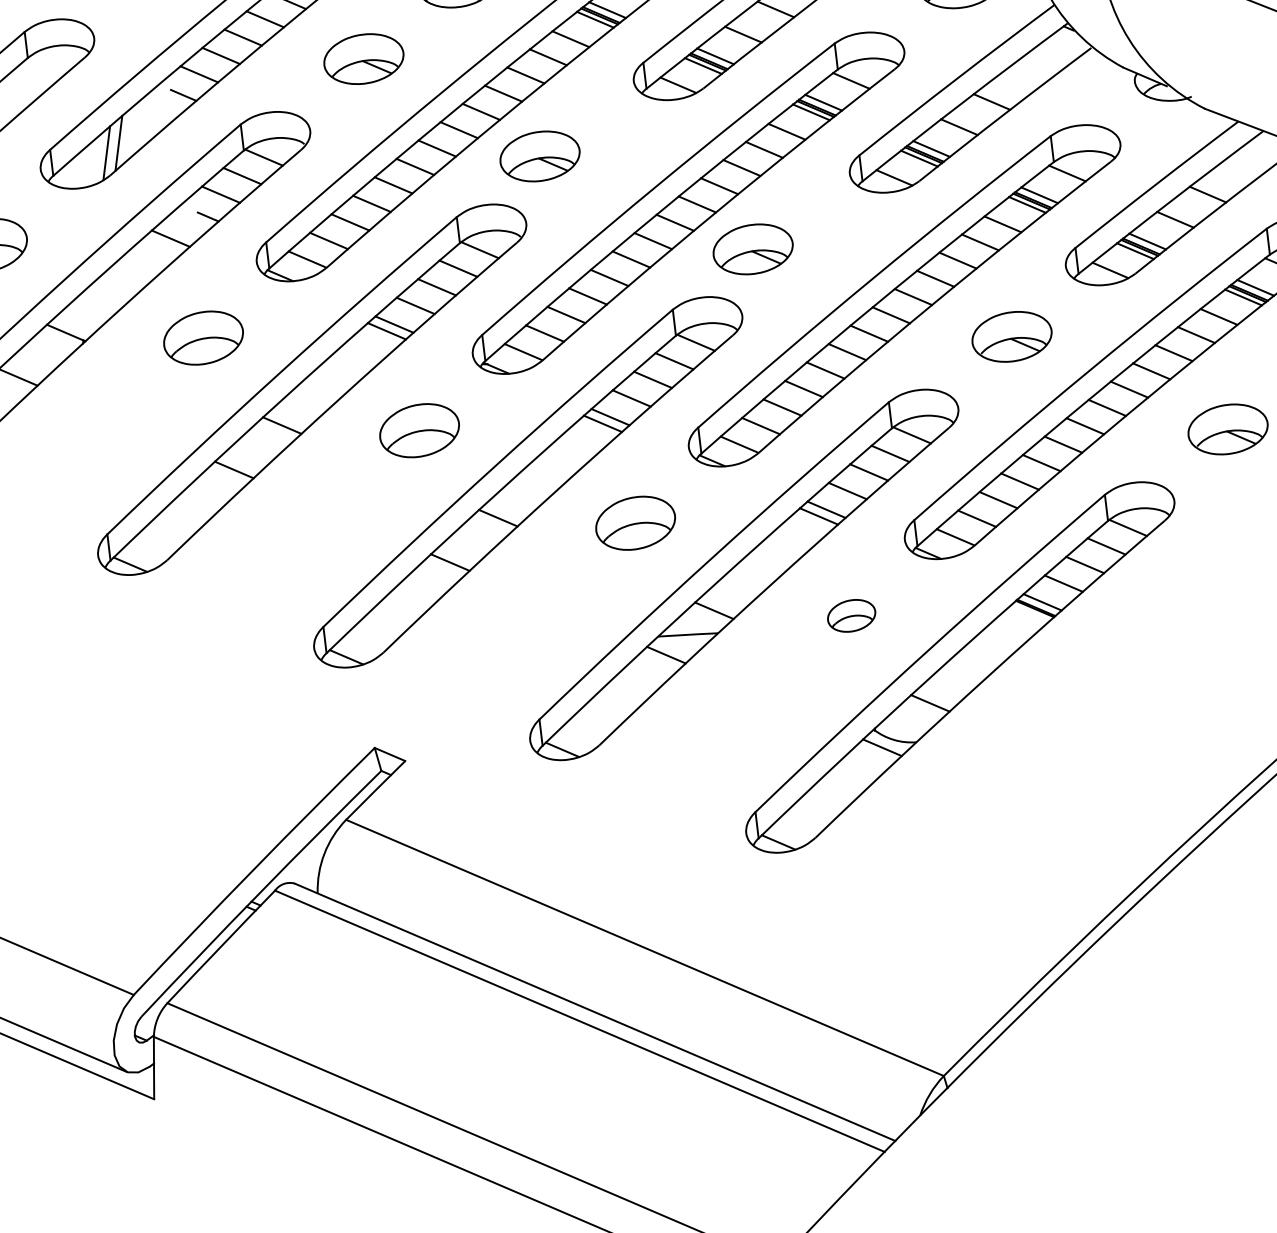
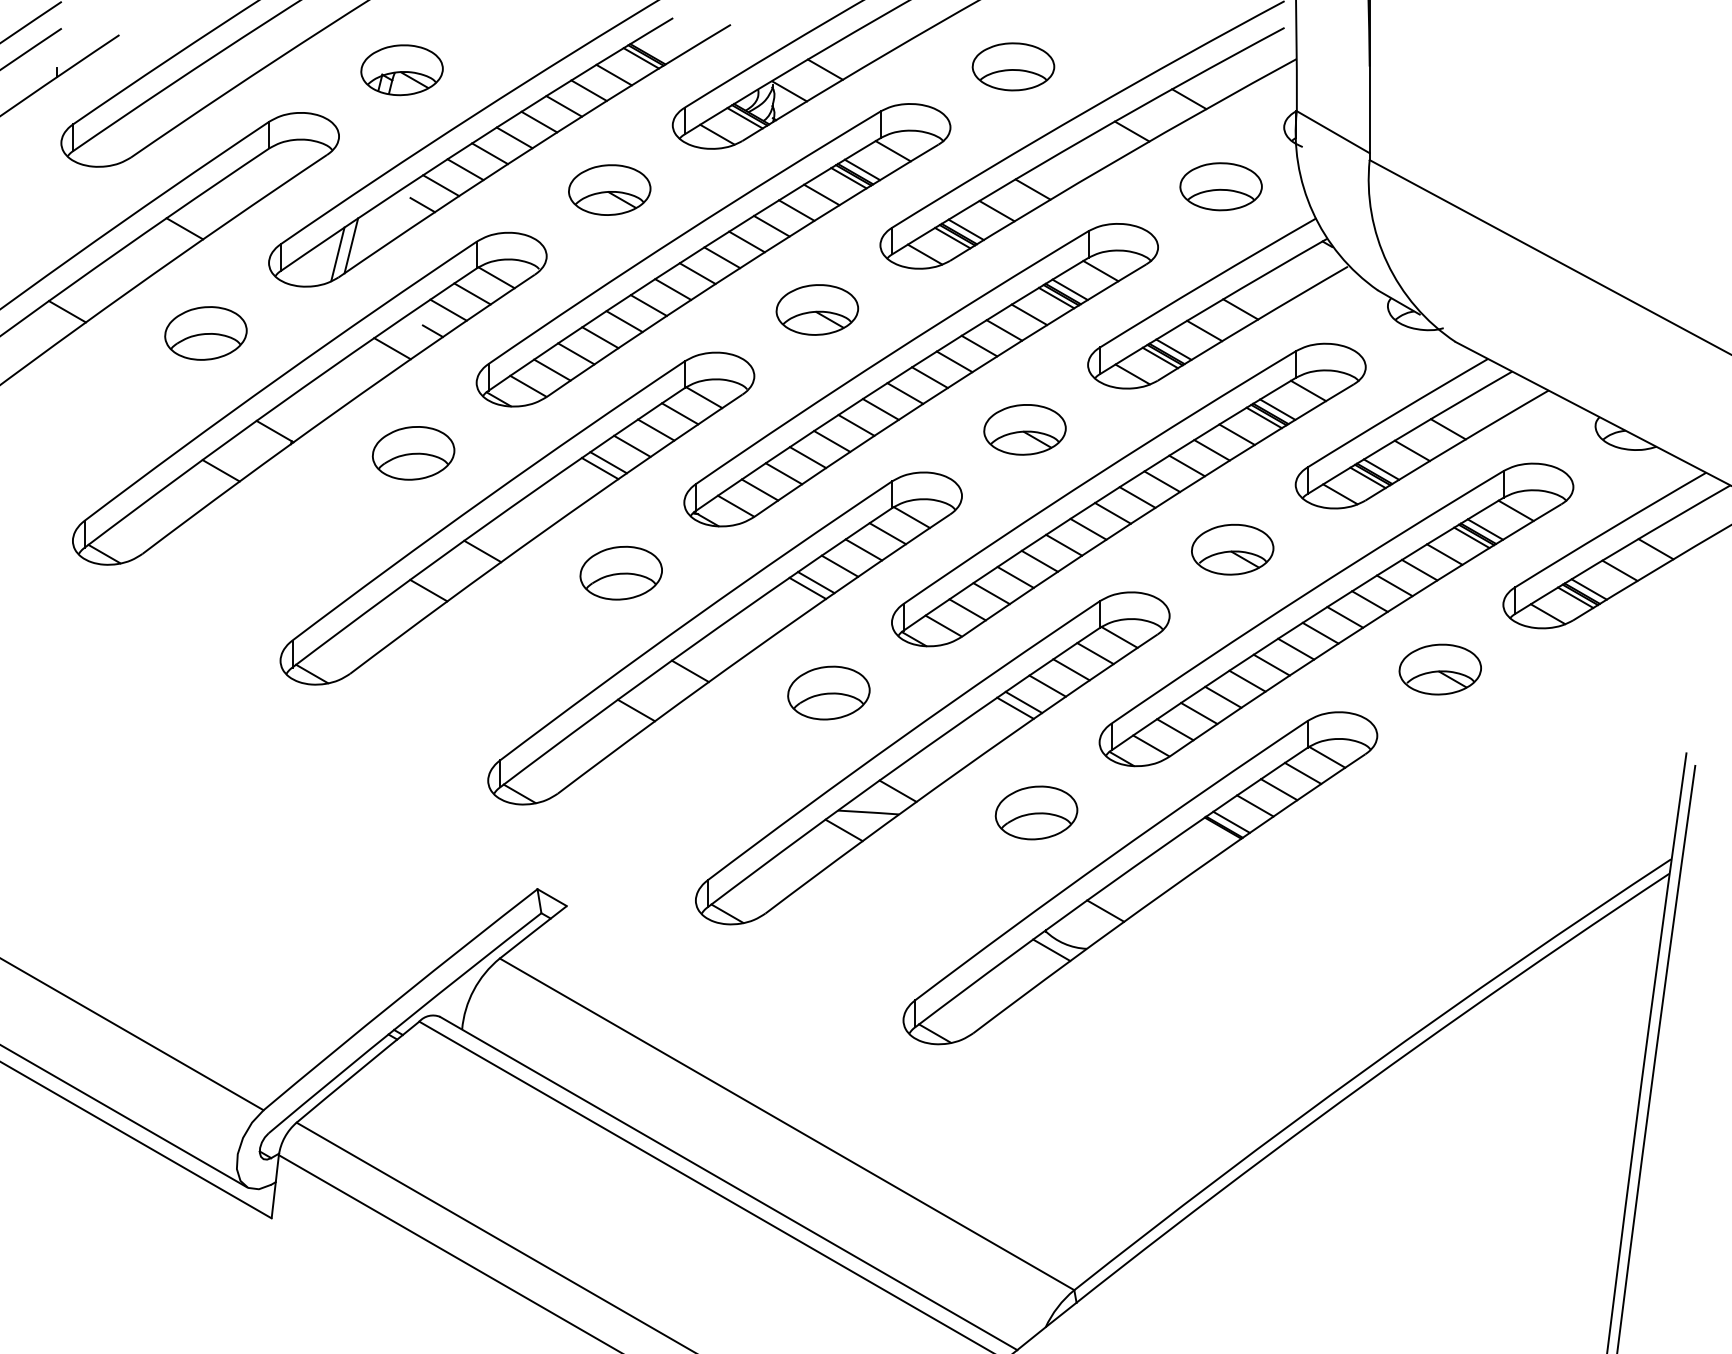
part: (540, 155) -> (817, 309), moved
part: (752, 249) -> (1024, 429), moved
part: (851, 615) -> (1036, 812), size x1.67

